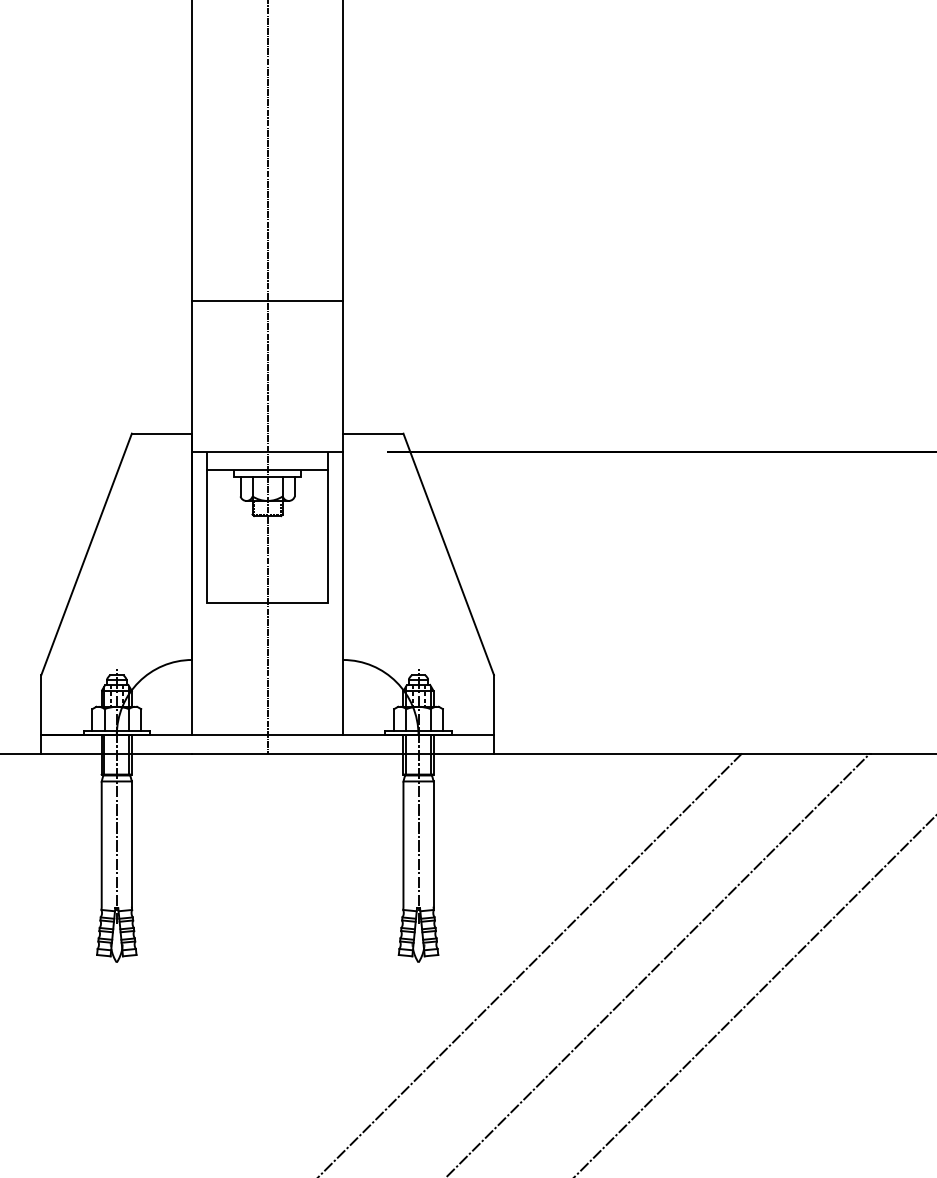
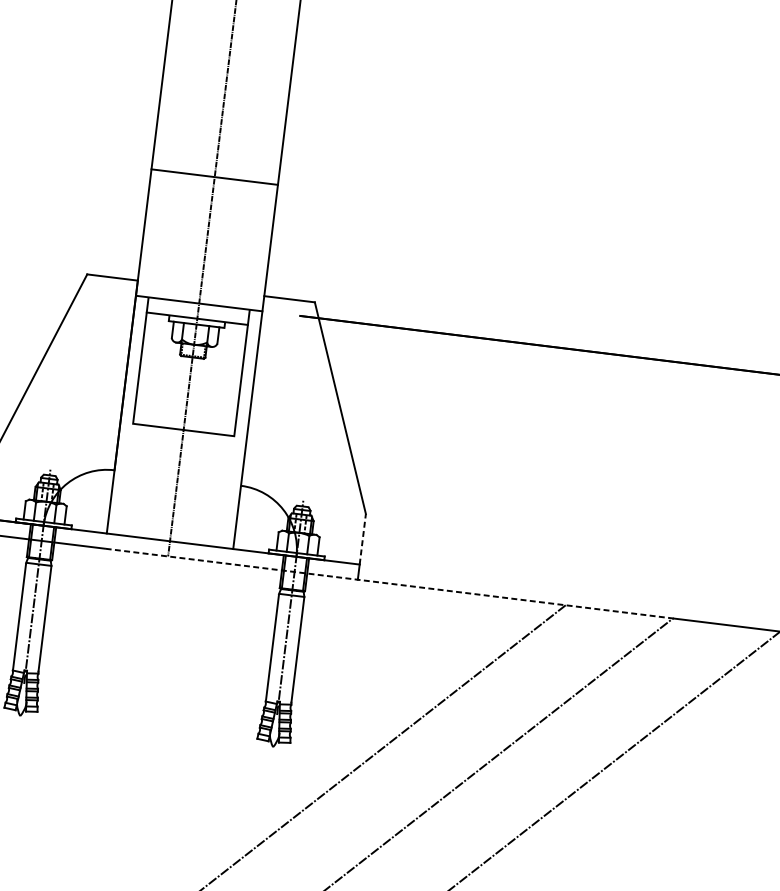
line: (493, 704) -> (362, 538), solid -> dashed
line: (531, 753) -> (389, 583), solid -> dashed

